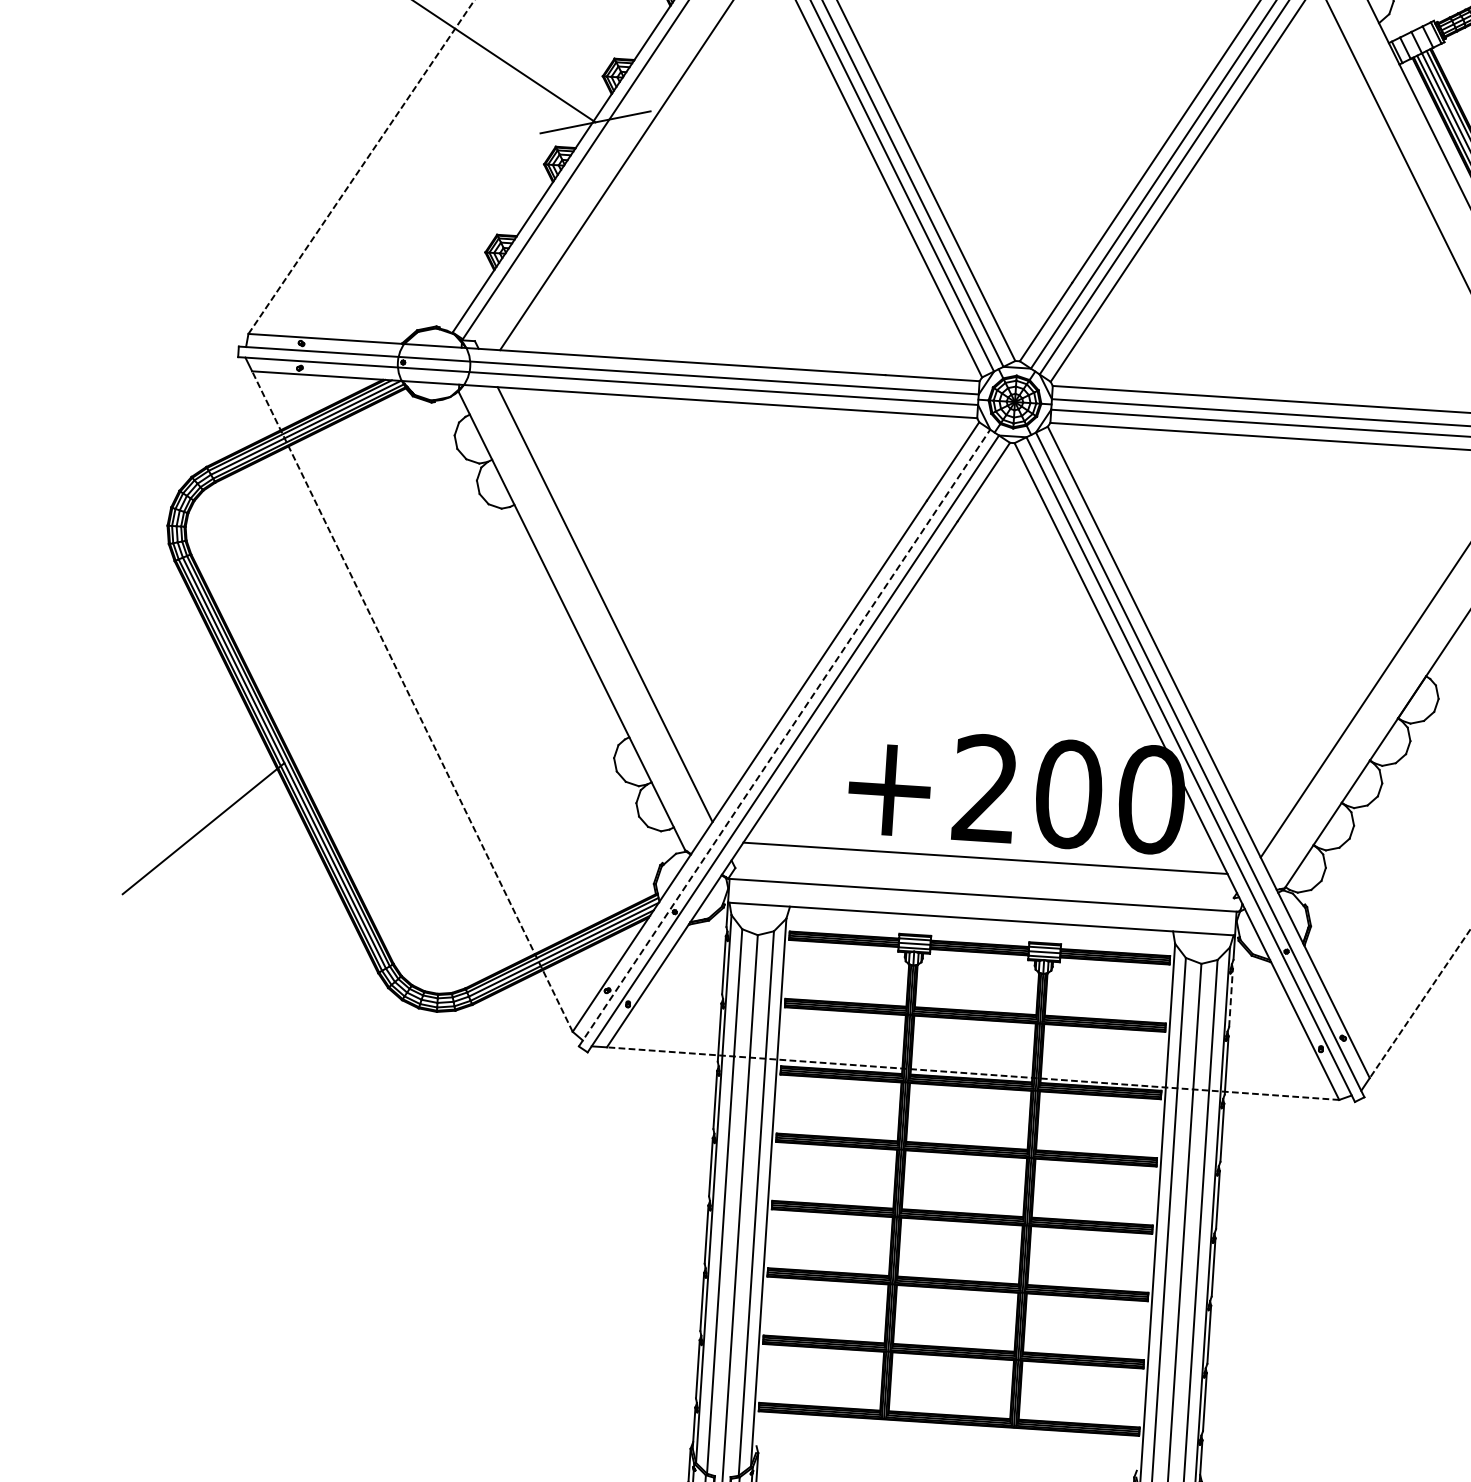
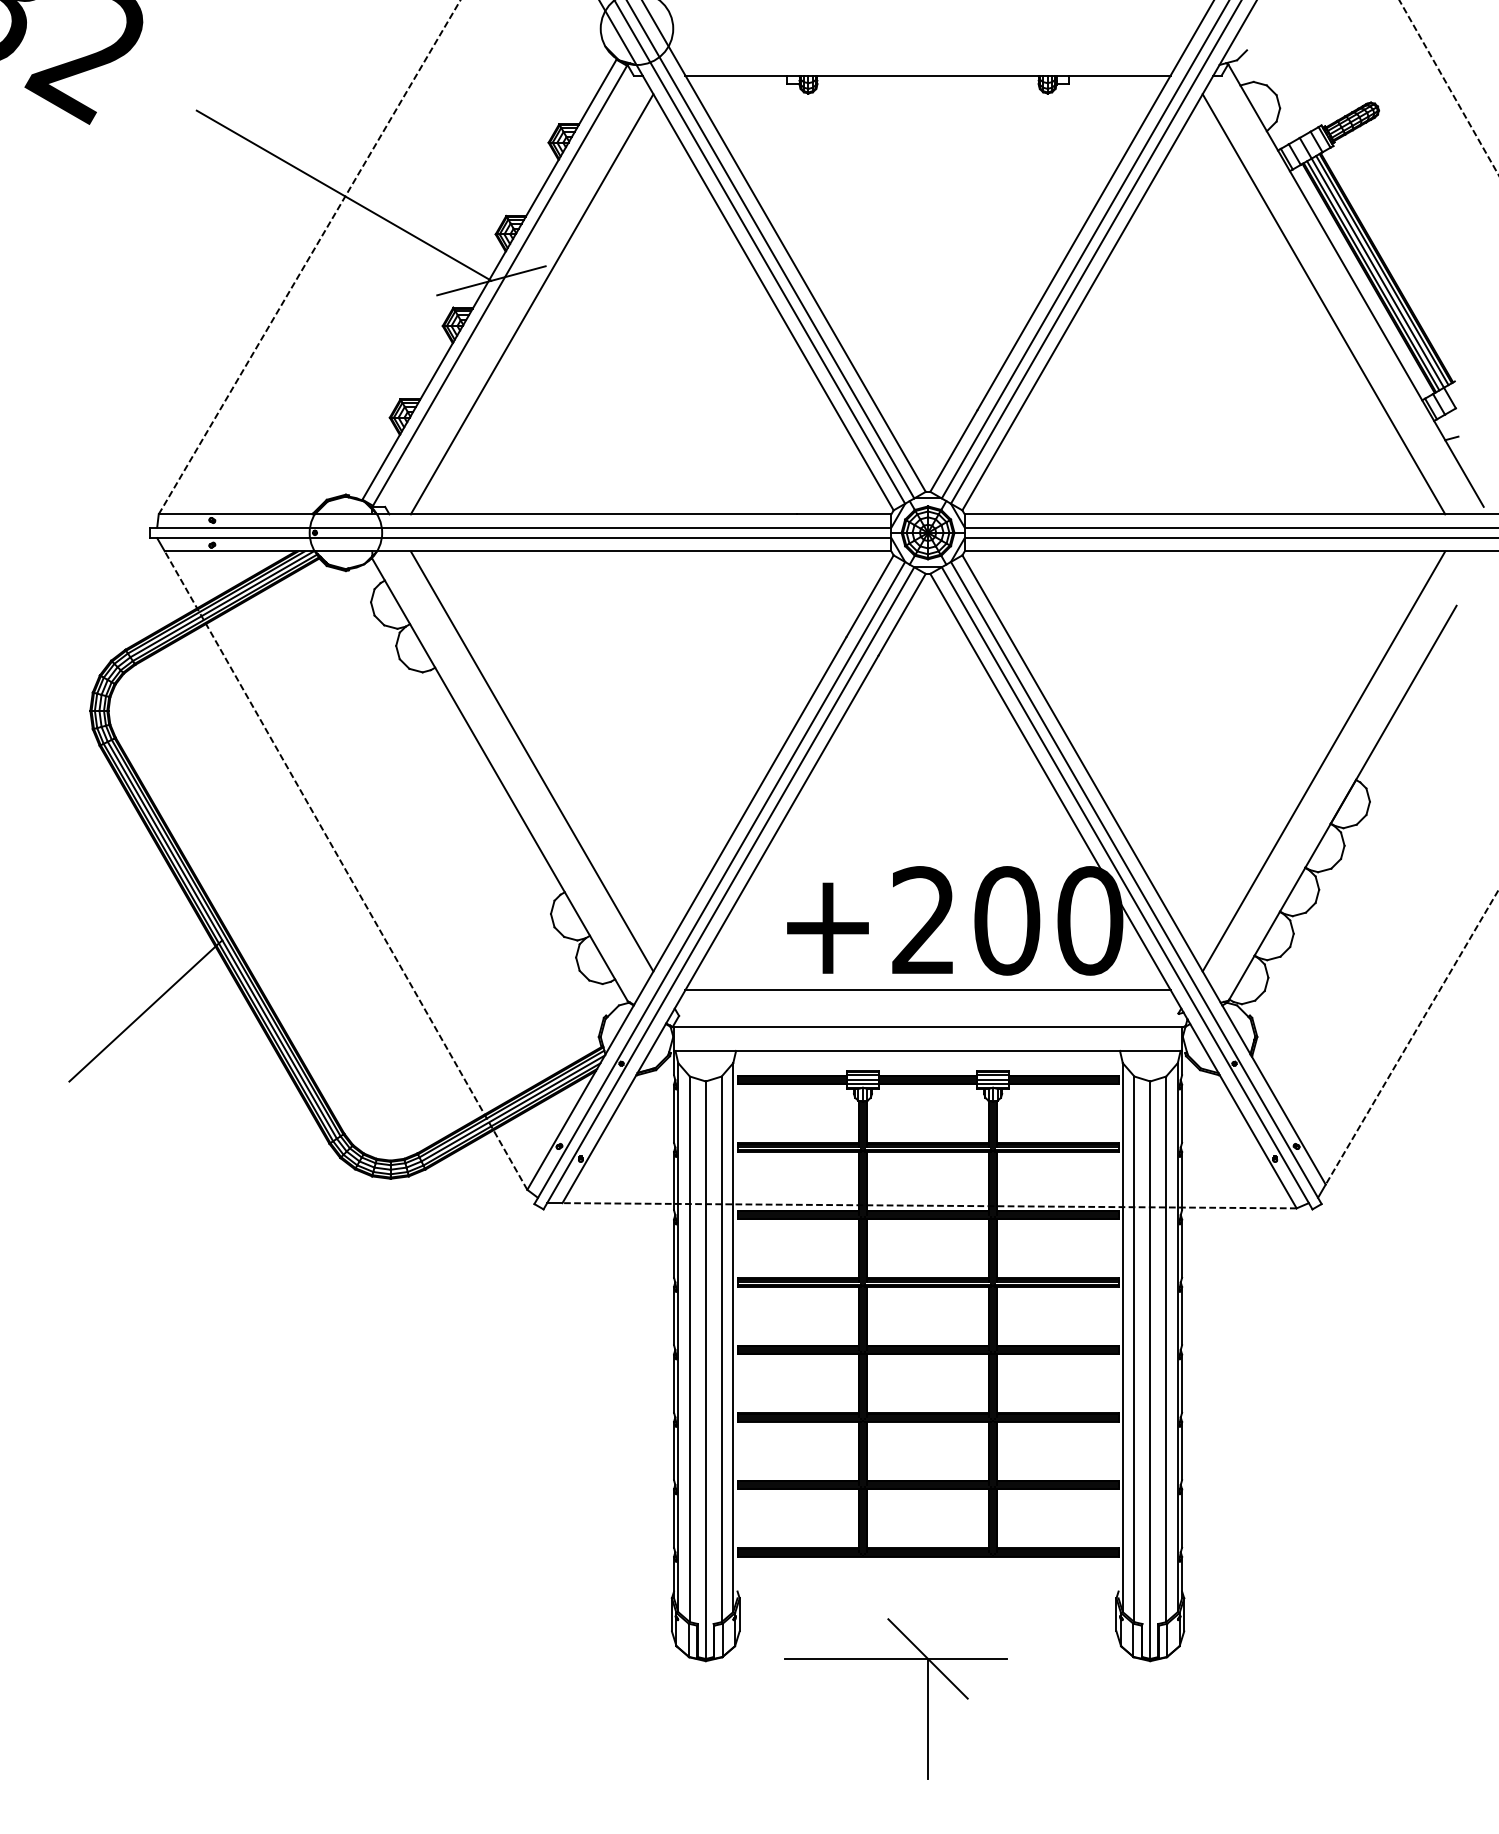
line: (784, 738) -> (719, 883), dashed -> solid
line: (1231, 997) -> (1182, 1113), dashed -> solid

